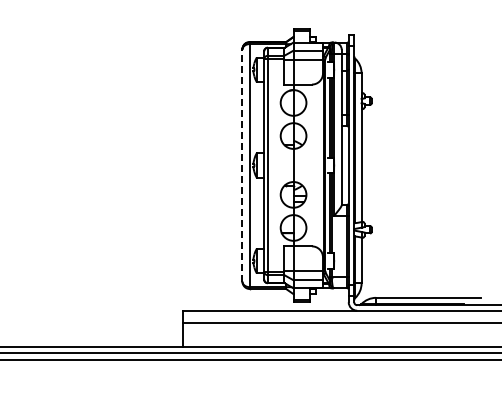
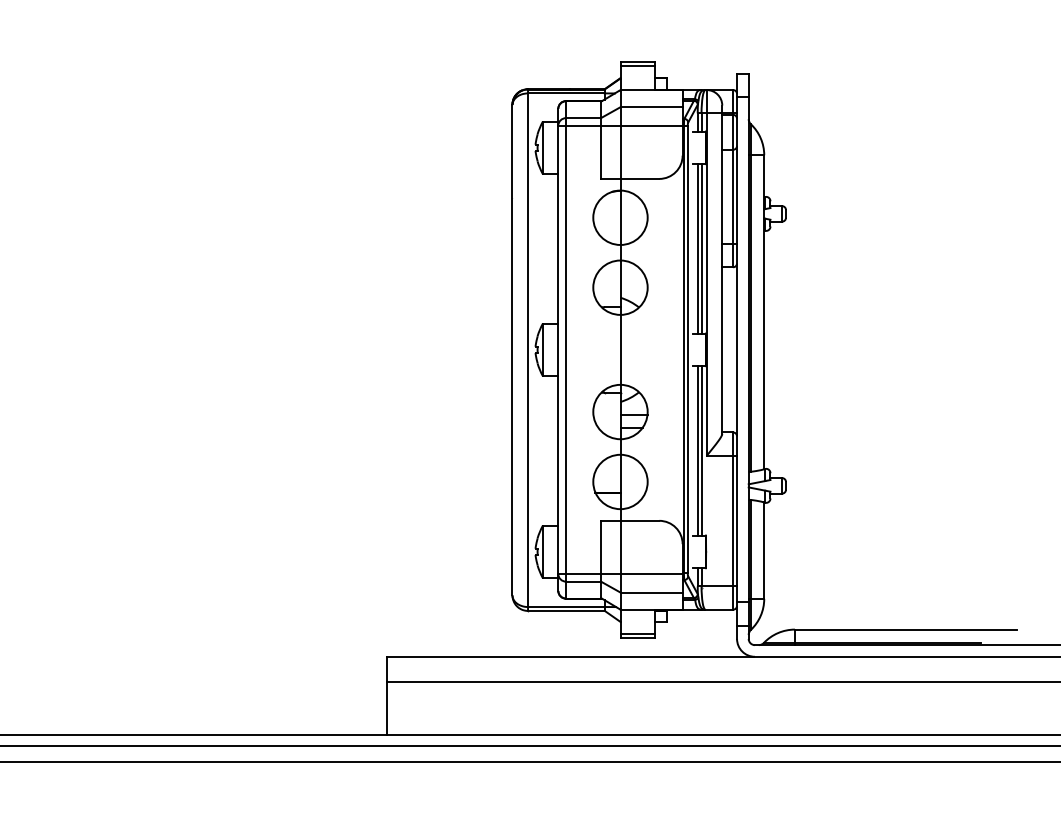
line: (242, 165) -> (512, 349), dashed -> solid

